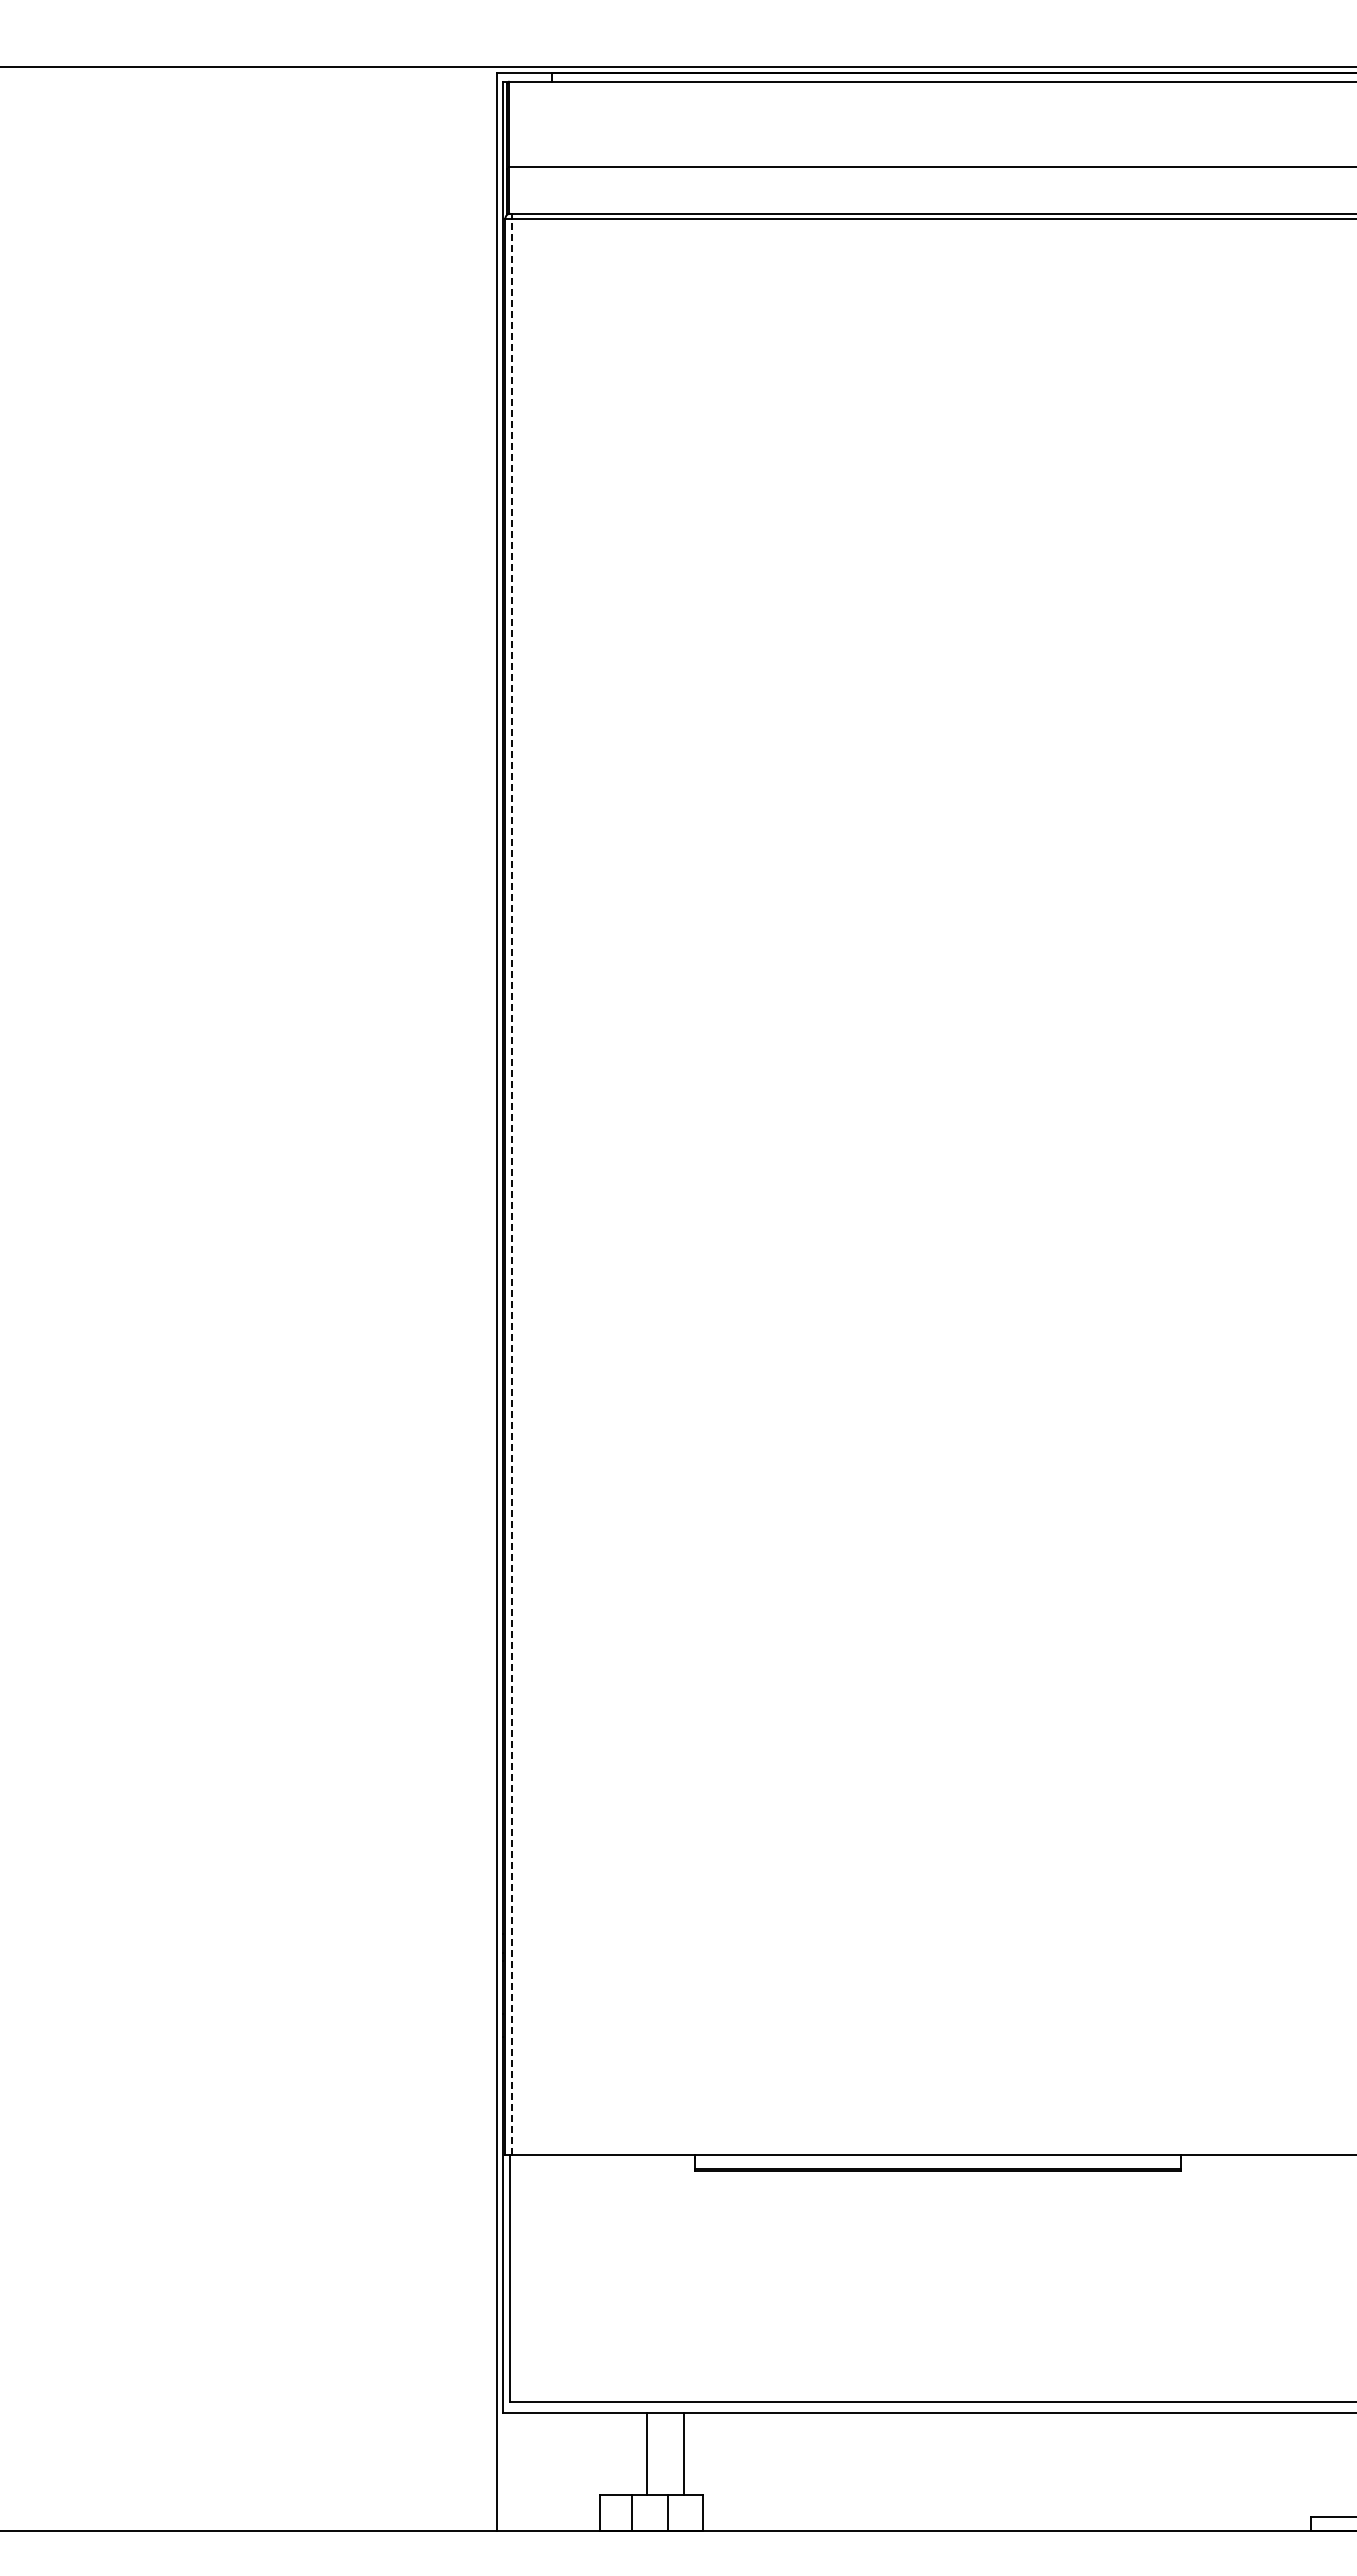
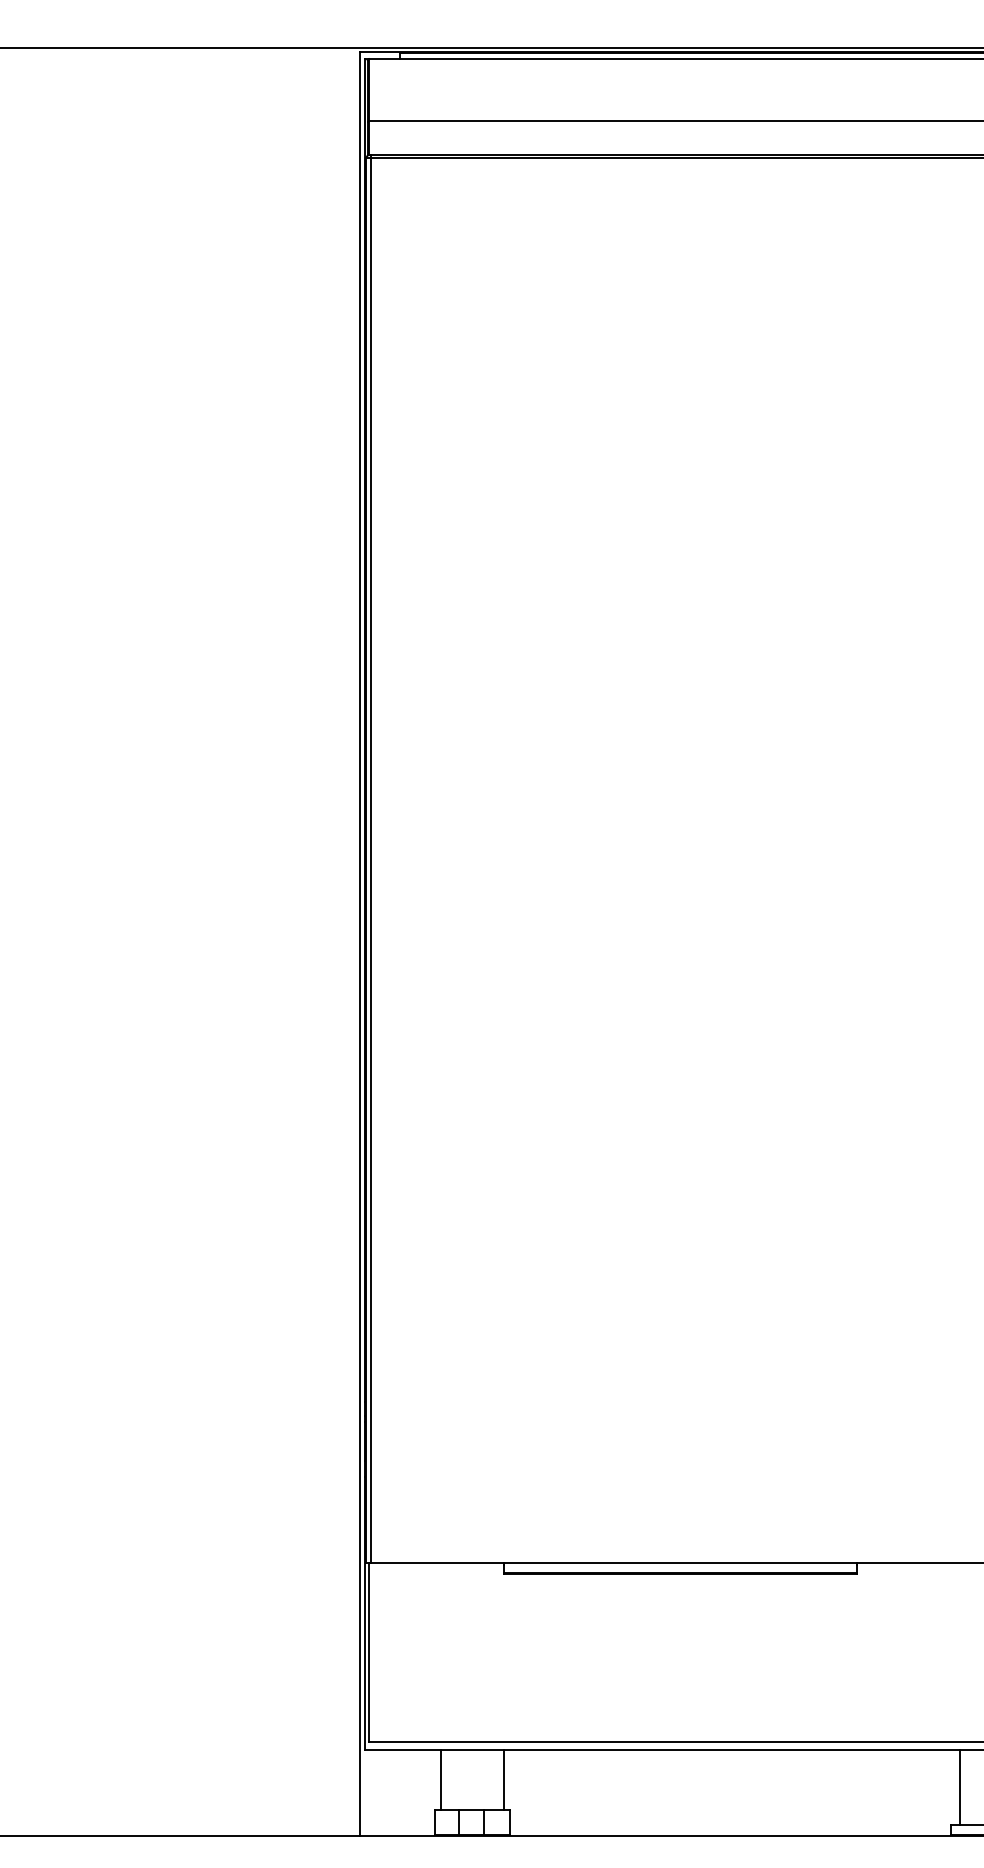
line: (512, 1186) -> (371, 860), dashed -> solid
line: (647, 2454) -> (504, 1780), moved
line: (684, 2454) -> (441, 1780), moved
line: (1323, 2465) -> (959, 1788), added

